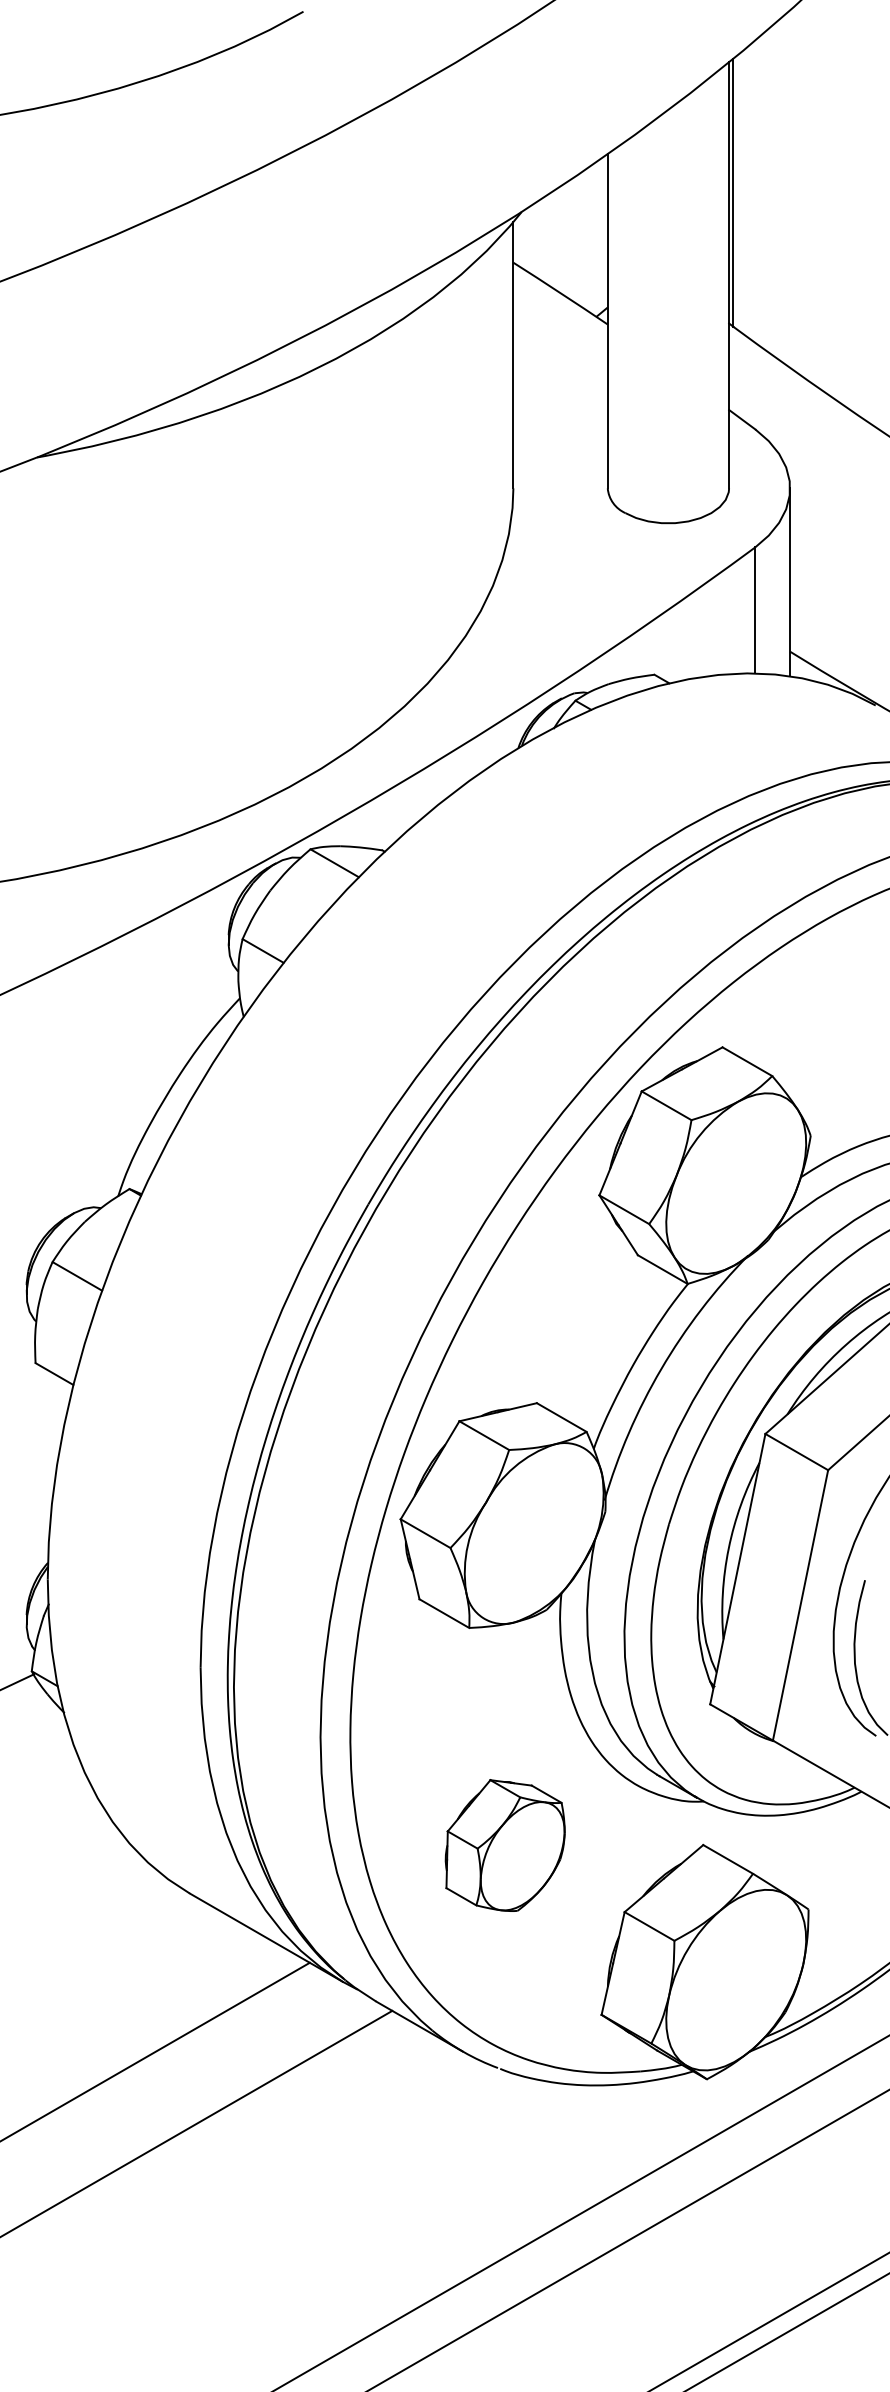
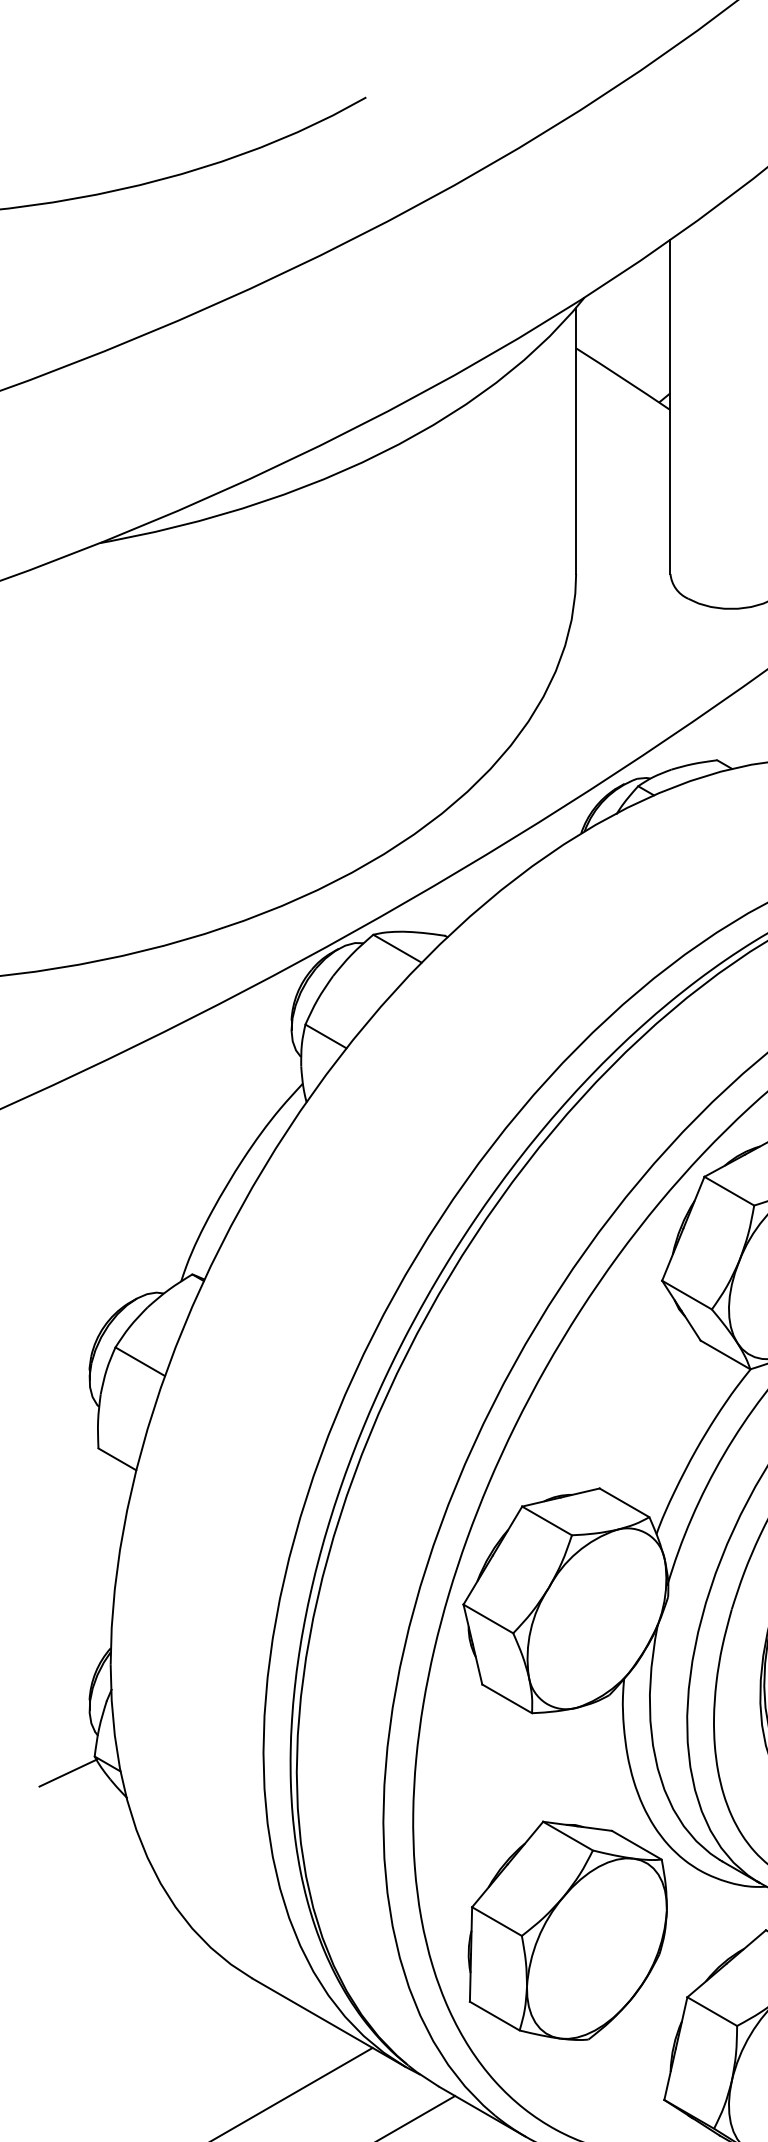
part: (505, 1845) -> (568, 1930), size x1.67

